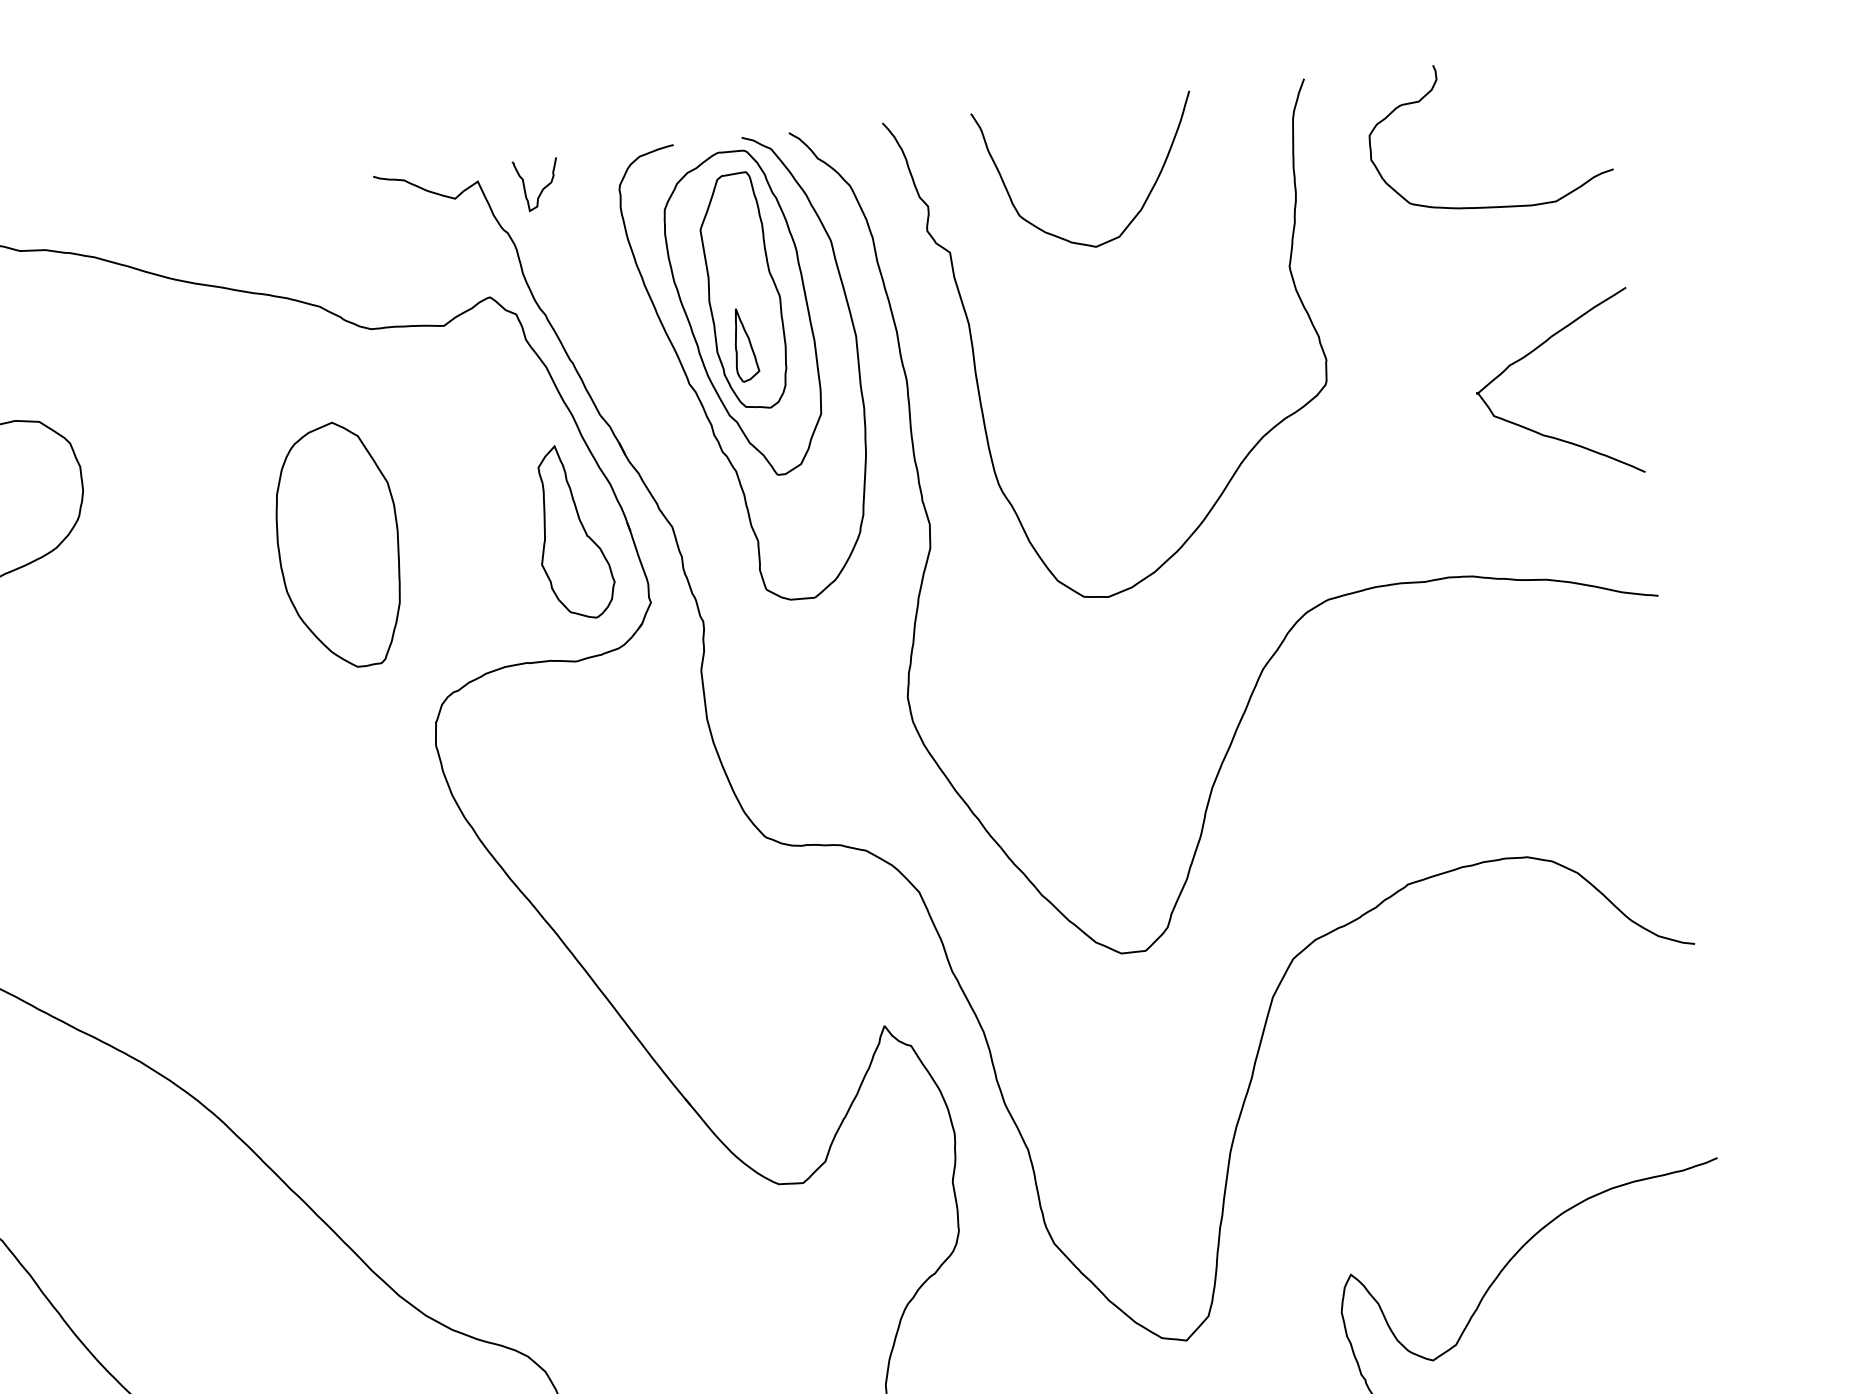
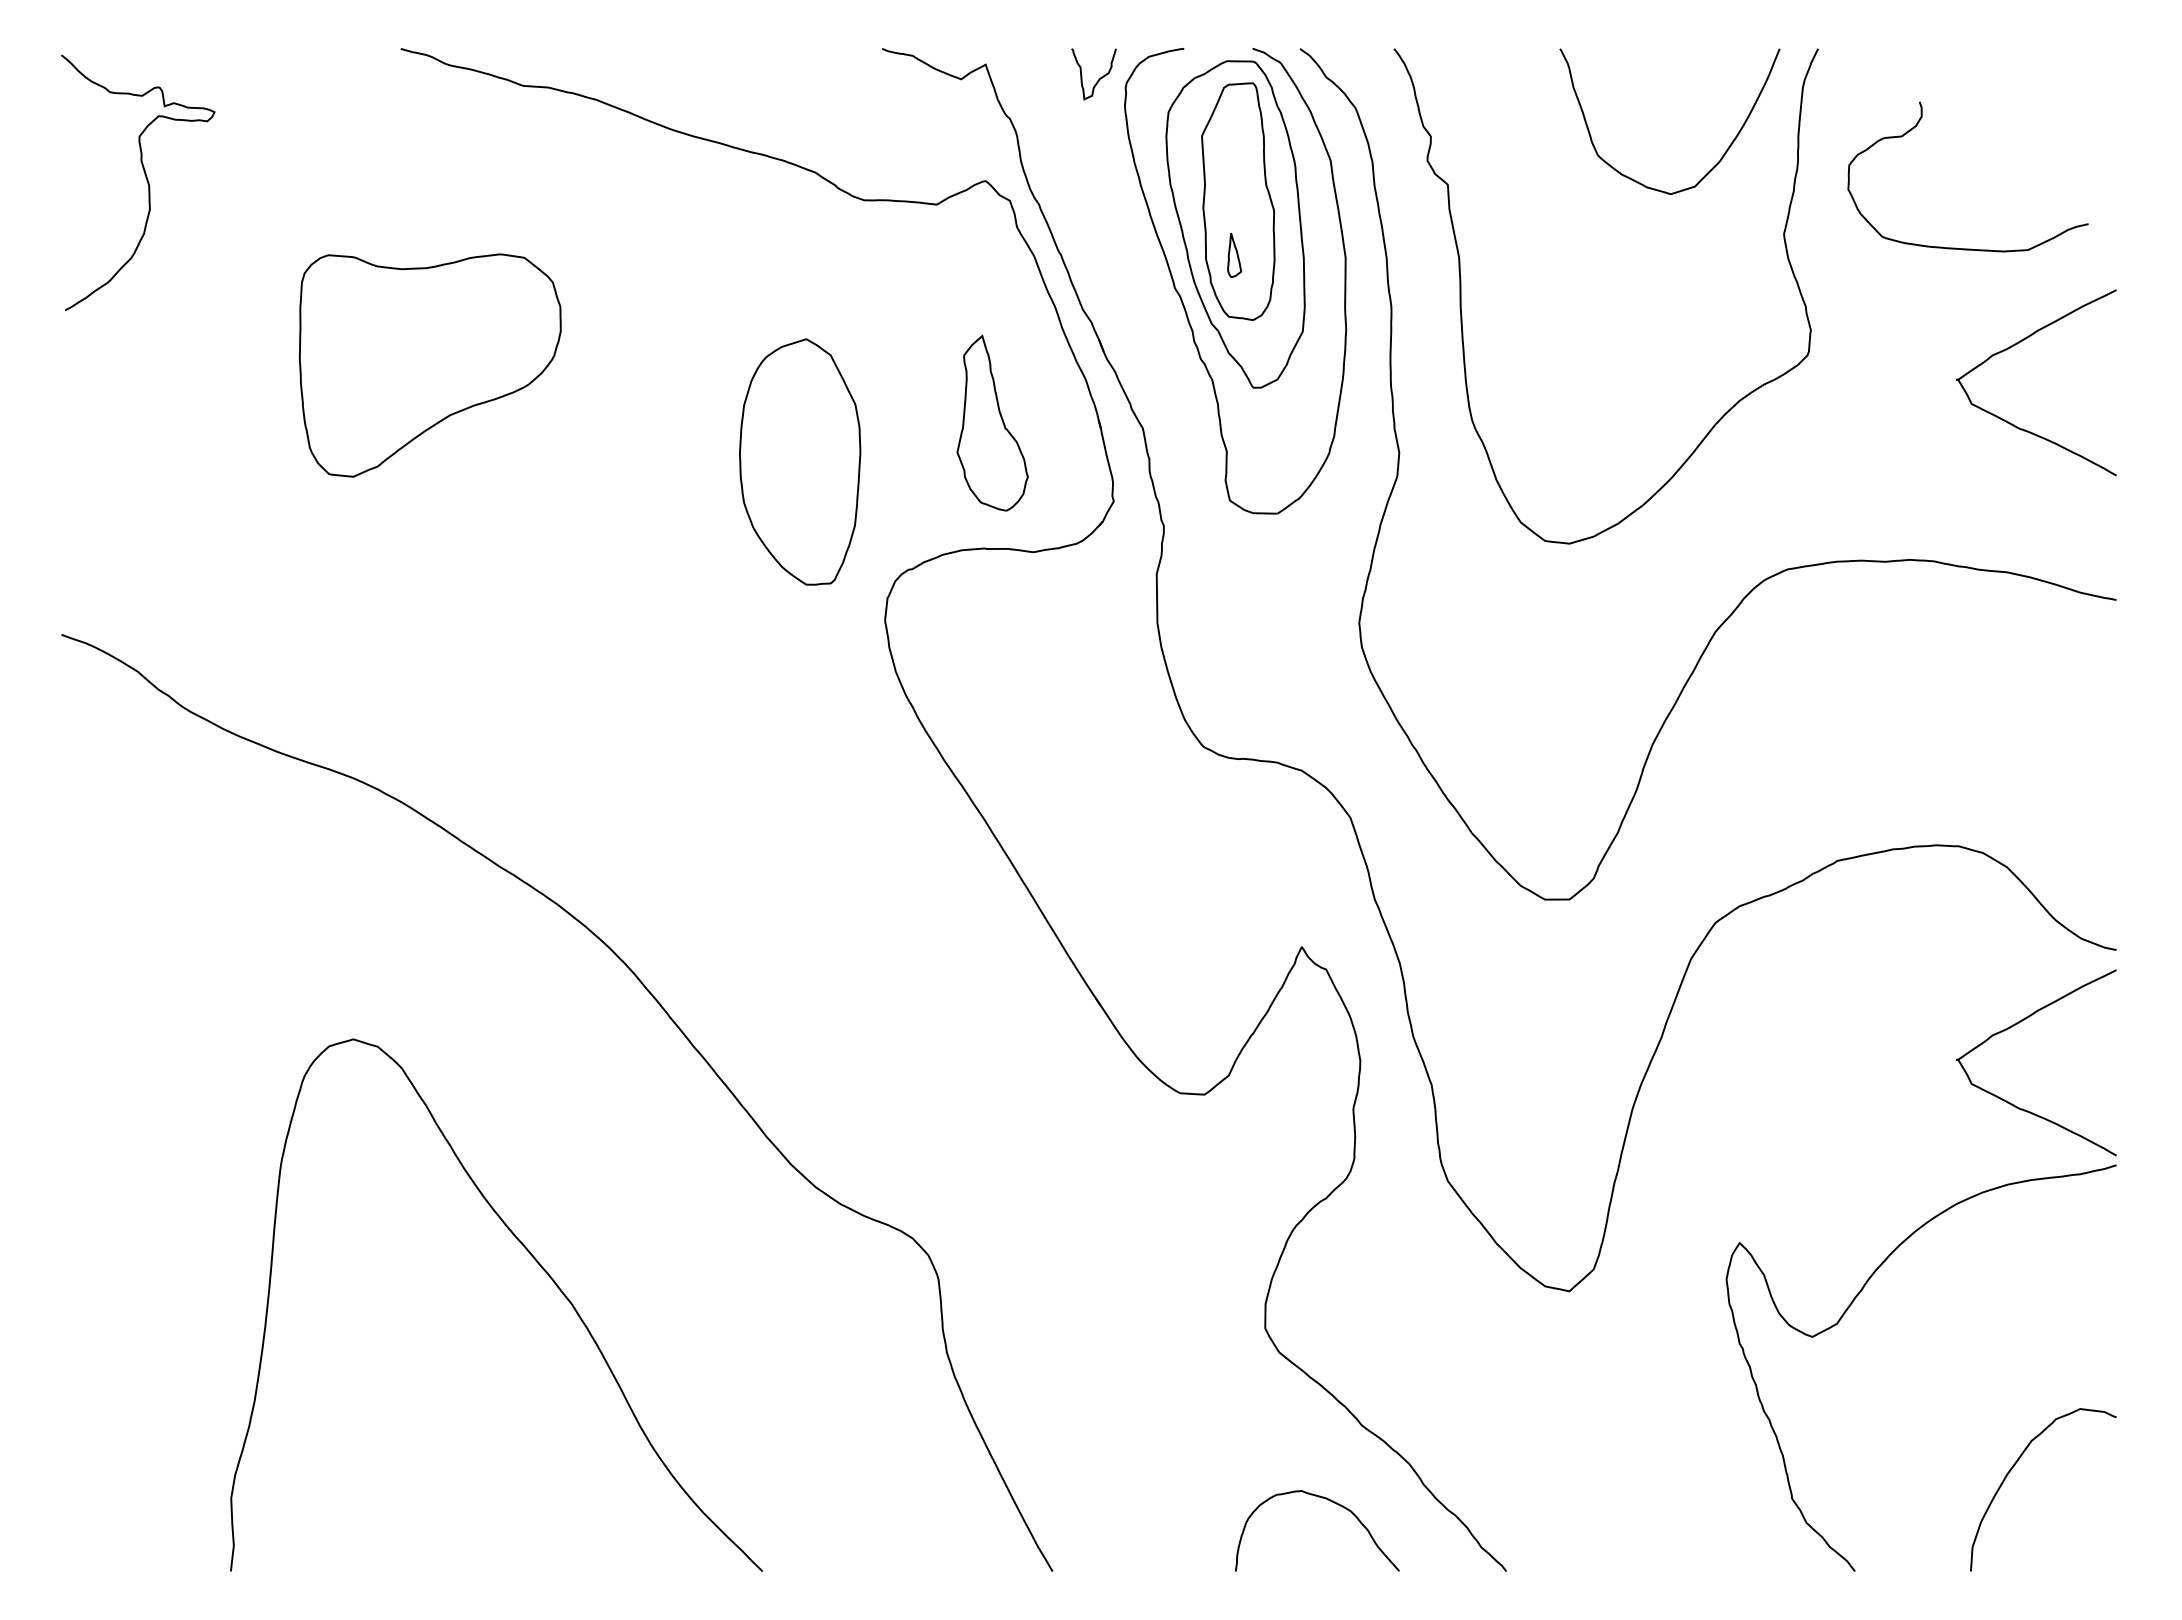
part: (1433, 89) -> (1917, 125), moved
curve: (541, 189) -> (1098, 79), moved
curve: (1136, 213) -> (1714, 165), moved
part: (745, 345) -> (1234, 255), size x0.6
part: (573, 531) -> (992, 422), moved
part: (338, 544) -> (800, 461), moved
curve: (1599, 1031) -> (2012, 1027), added

